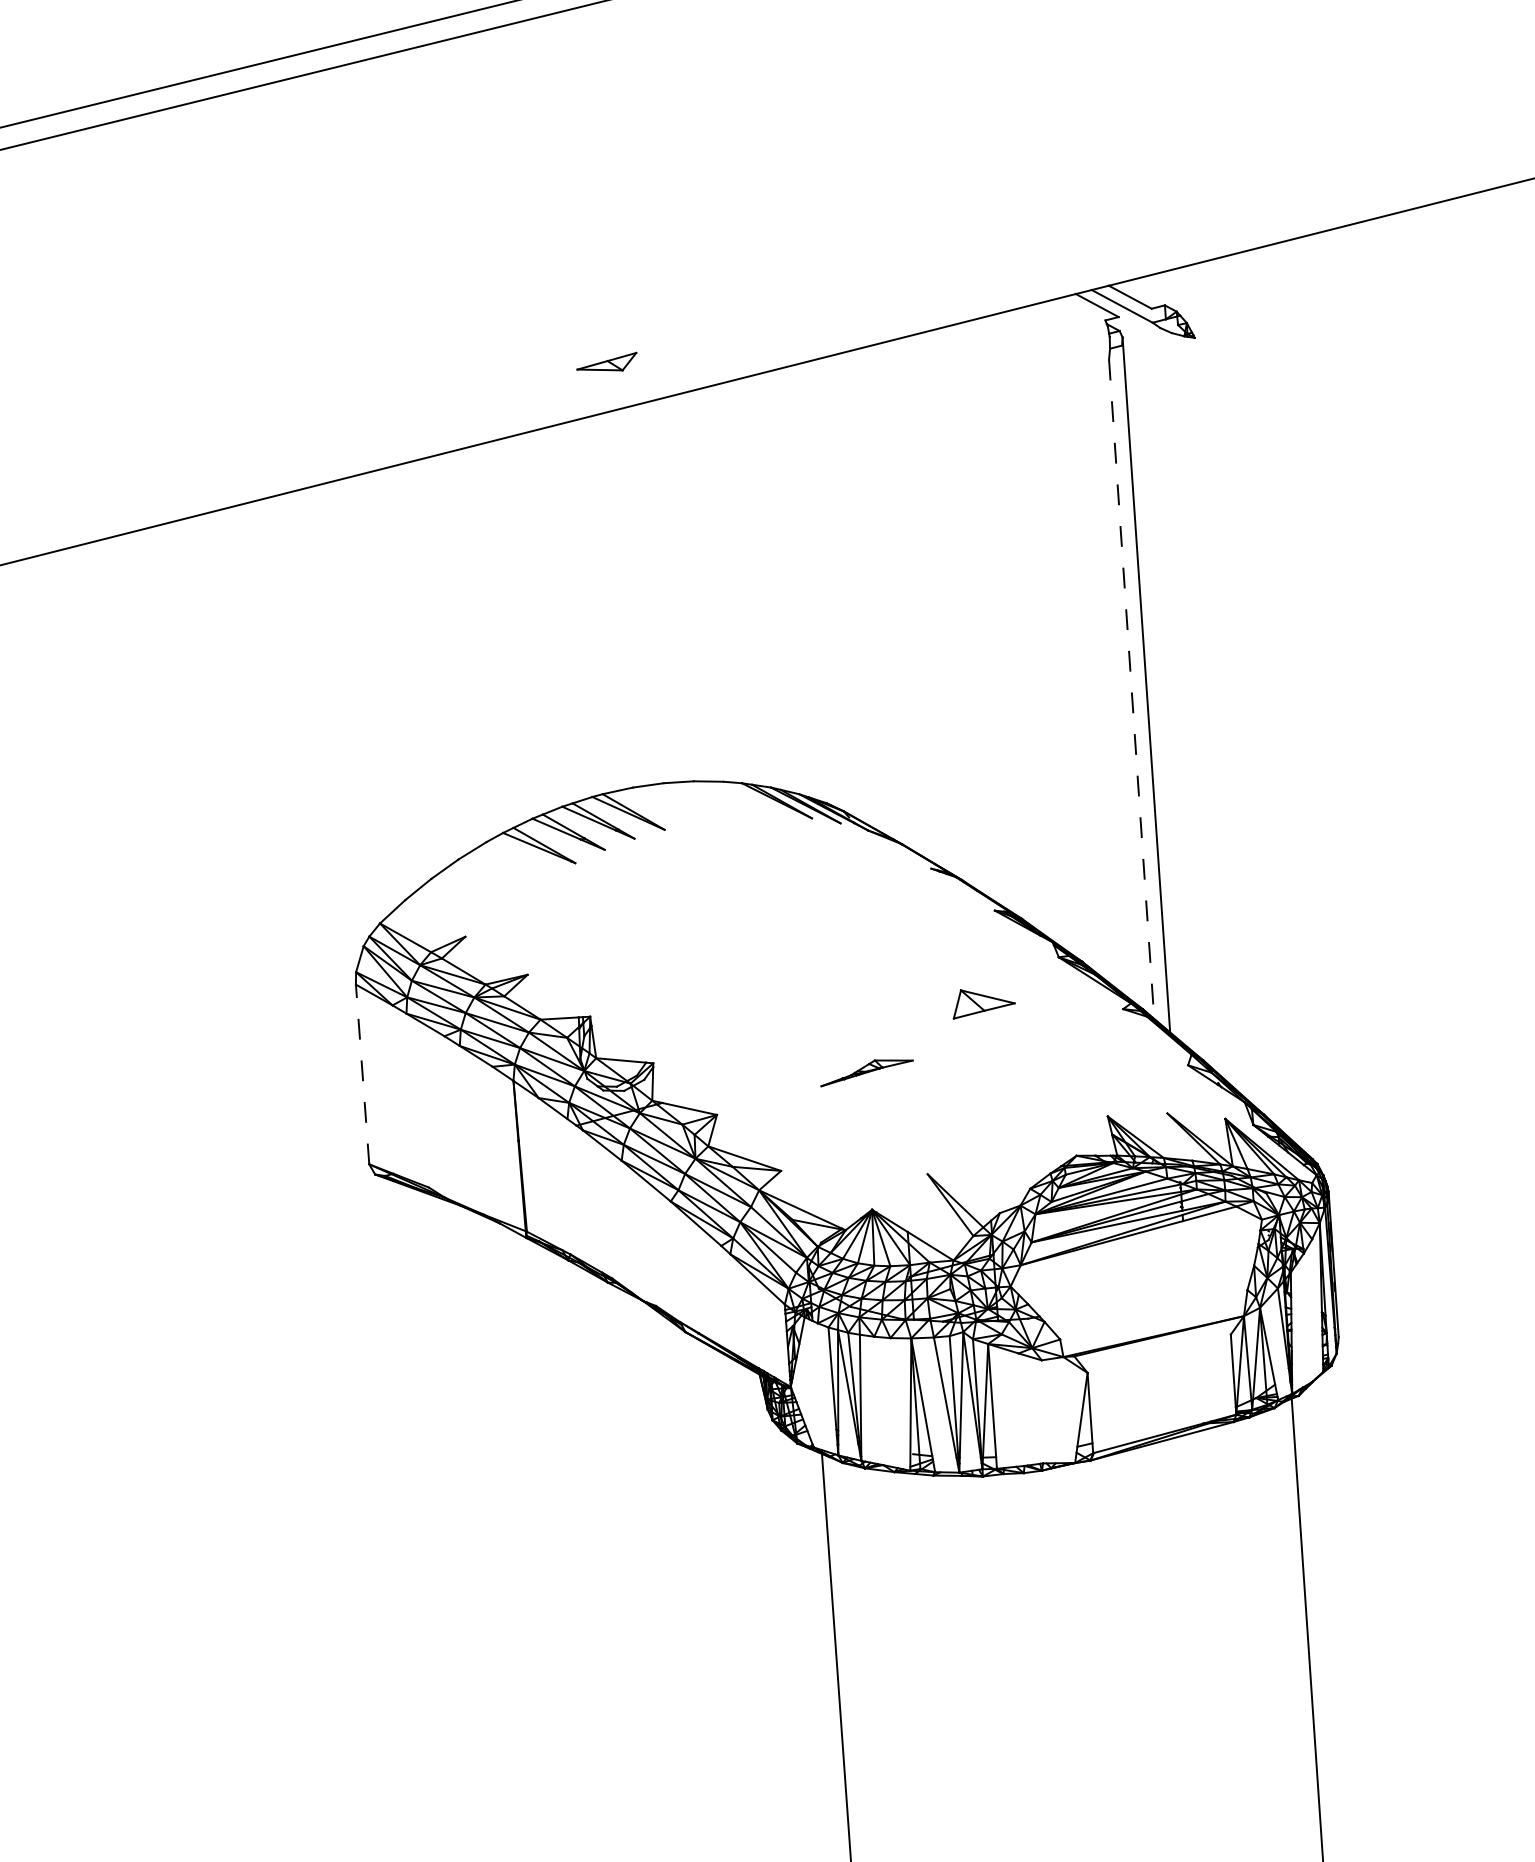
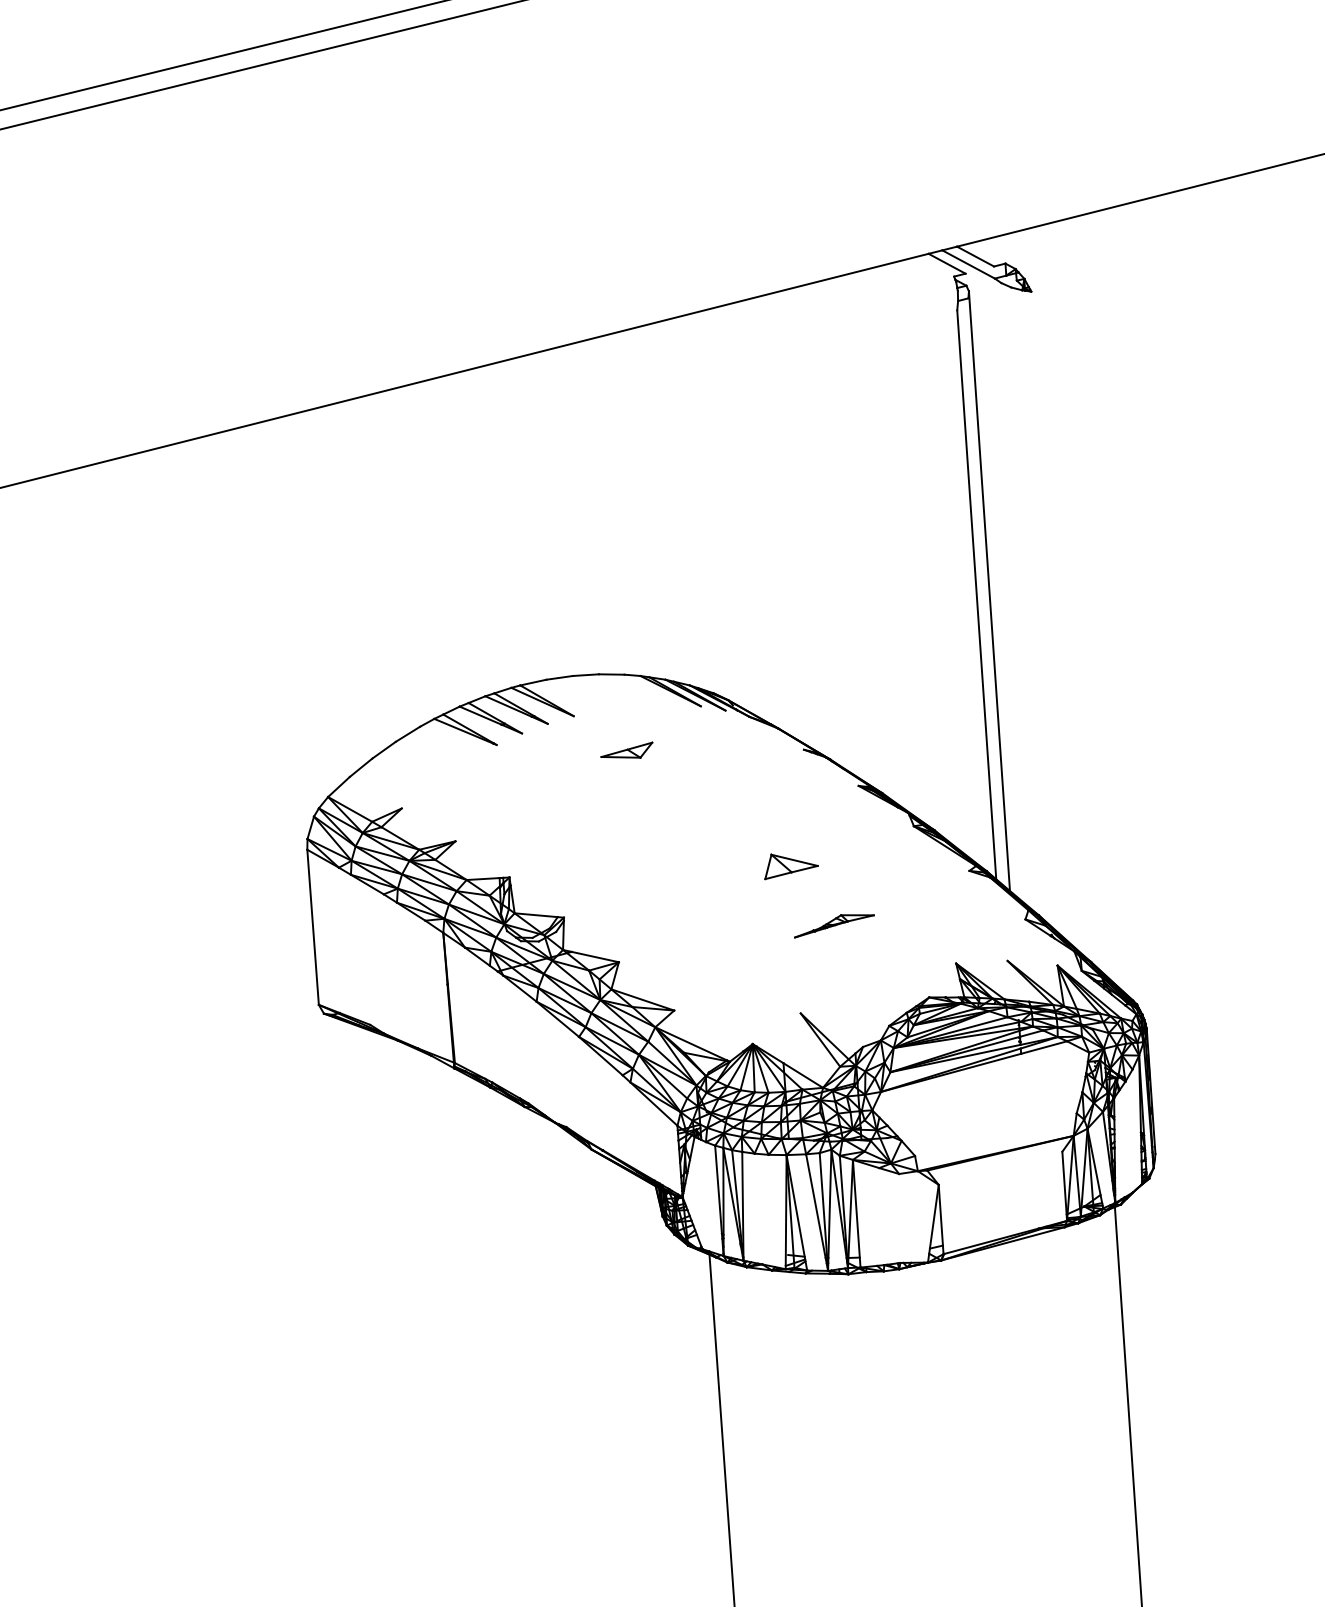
part: (606, 360) -> (626, 749), moved
line: (1131, 691) -> (976, 596), dashed -> solid
part: (984, 1004) -> (791, 866), moved
part: (867, 1073) -> (834, 926), moved
line: (363, 1074) -> (313, 927), dashed -> solid

